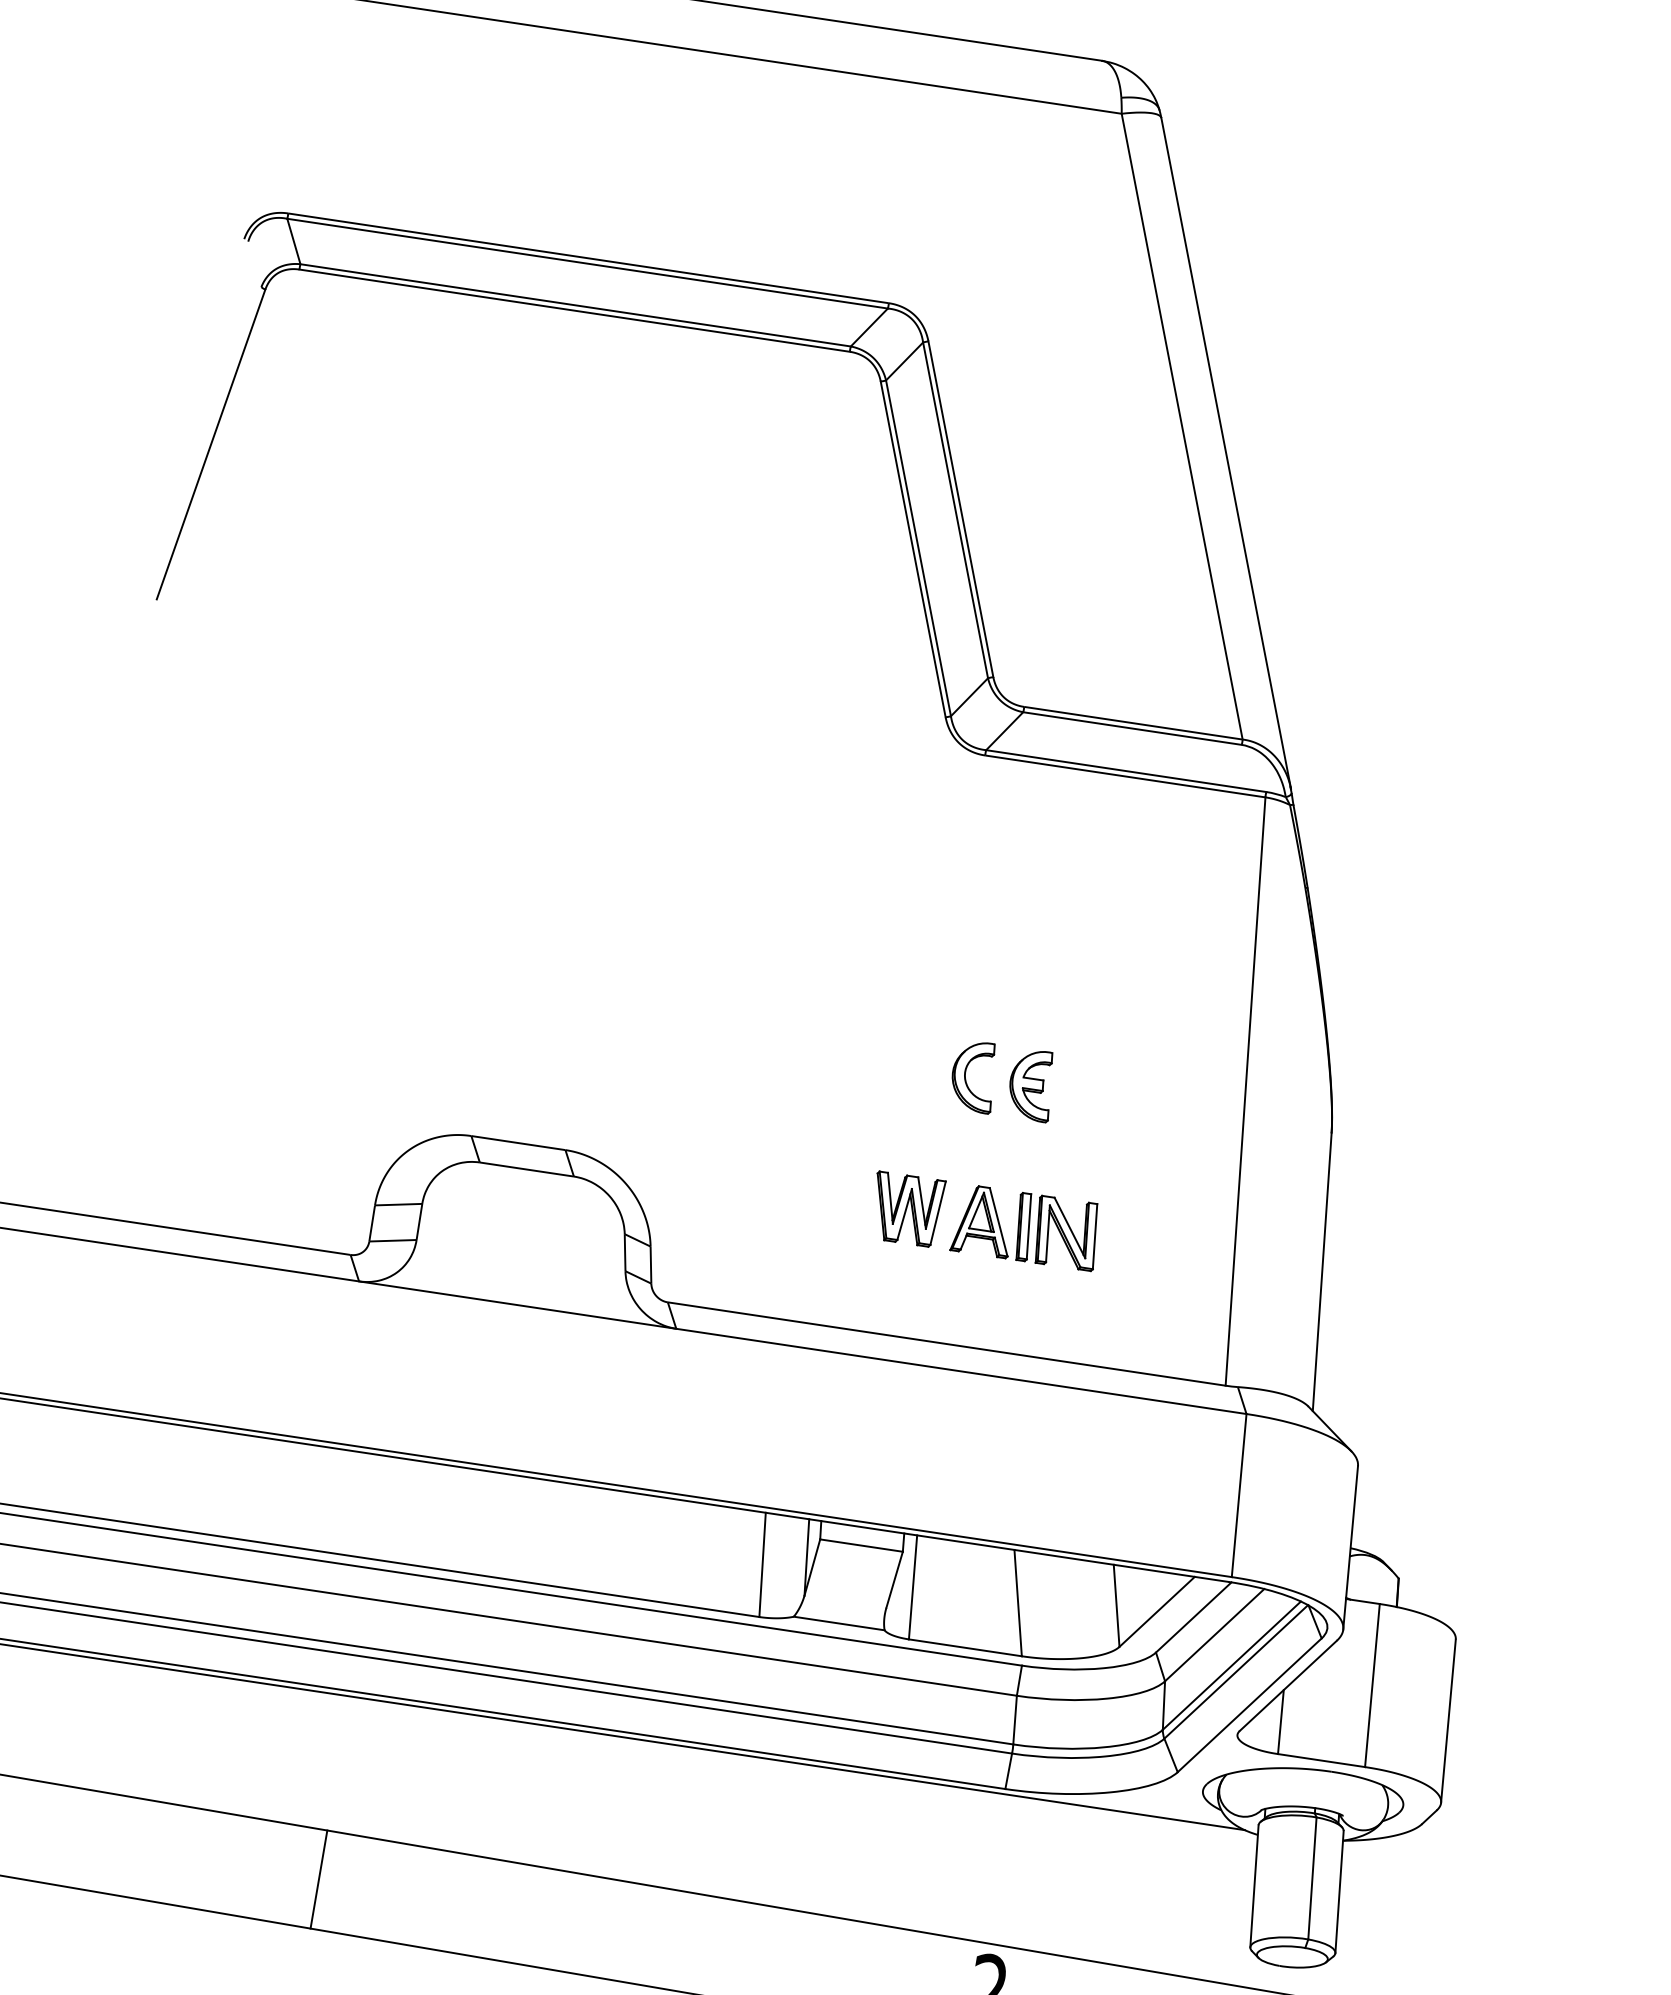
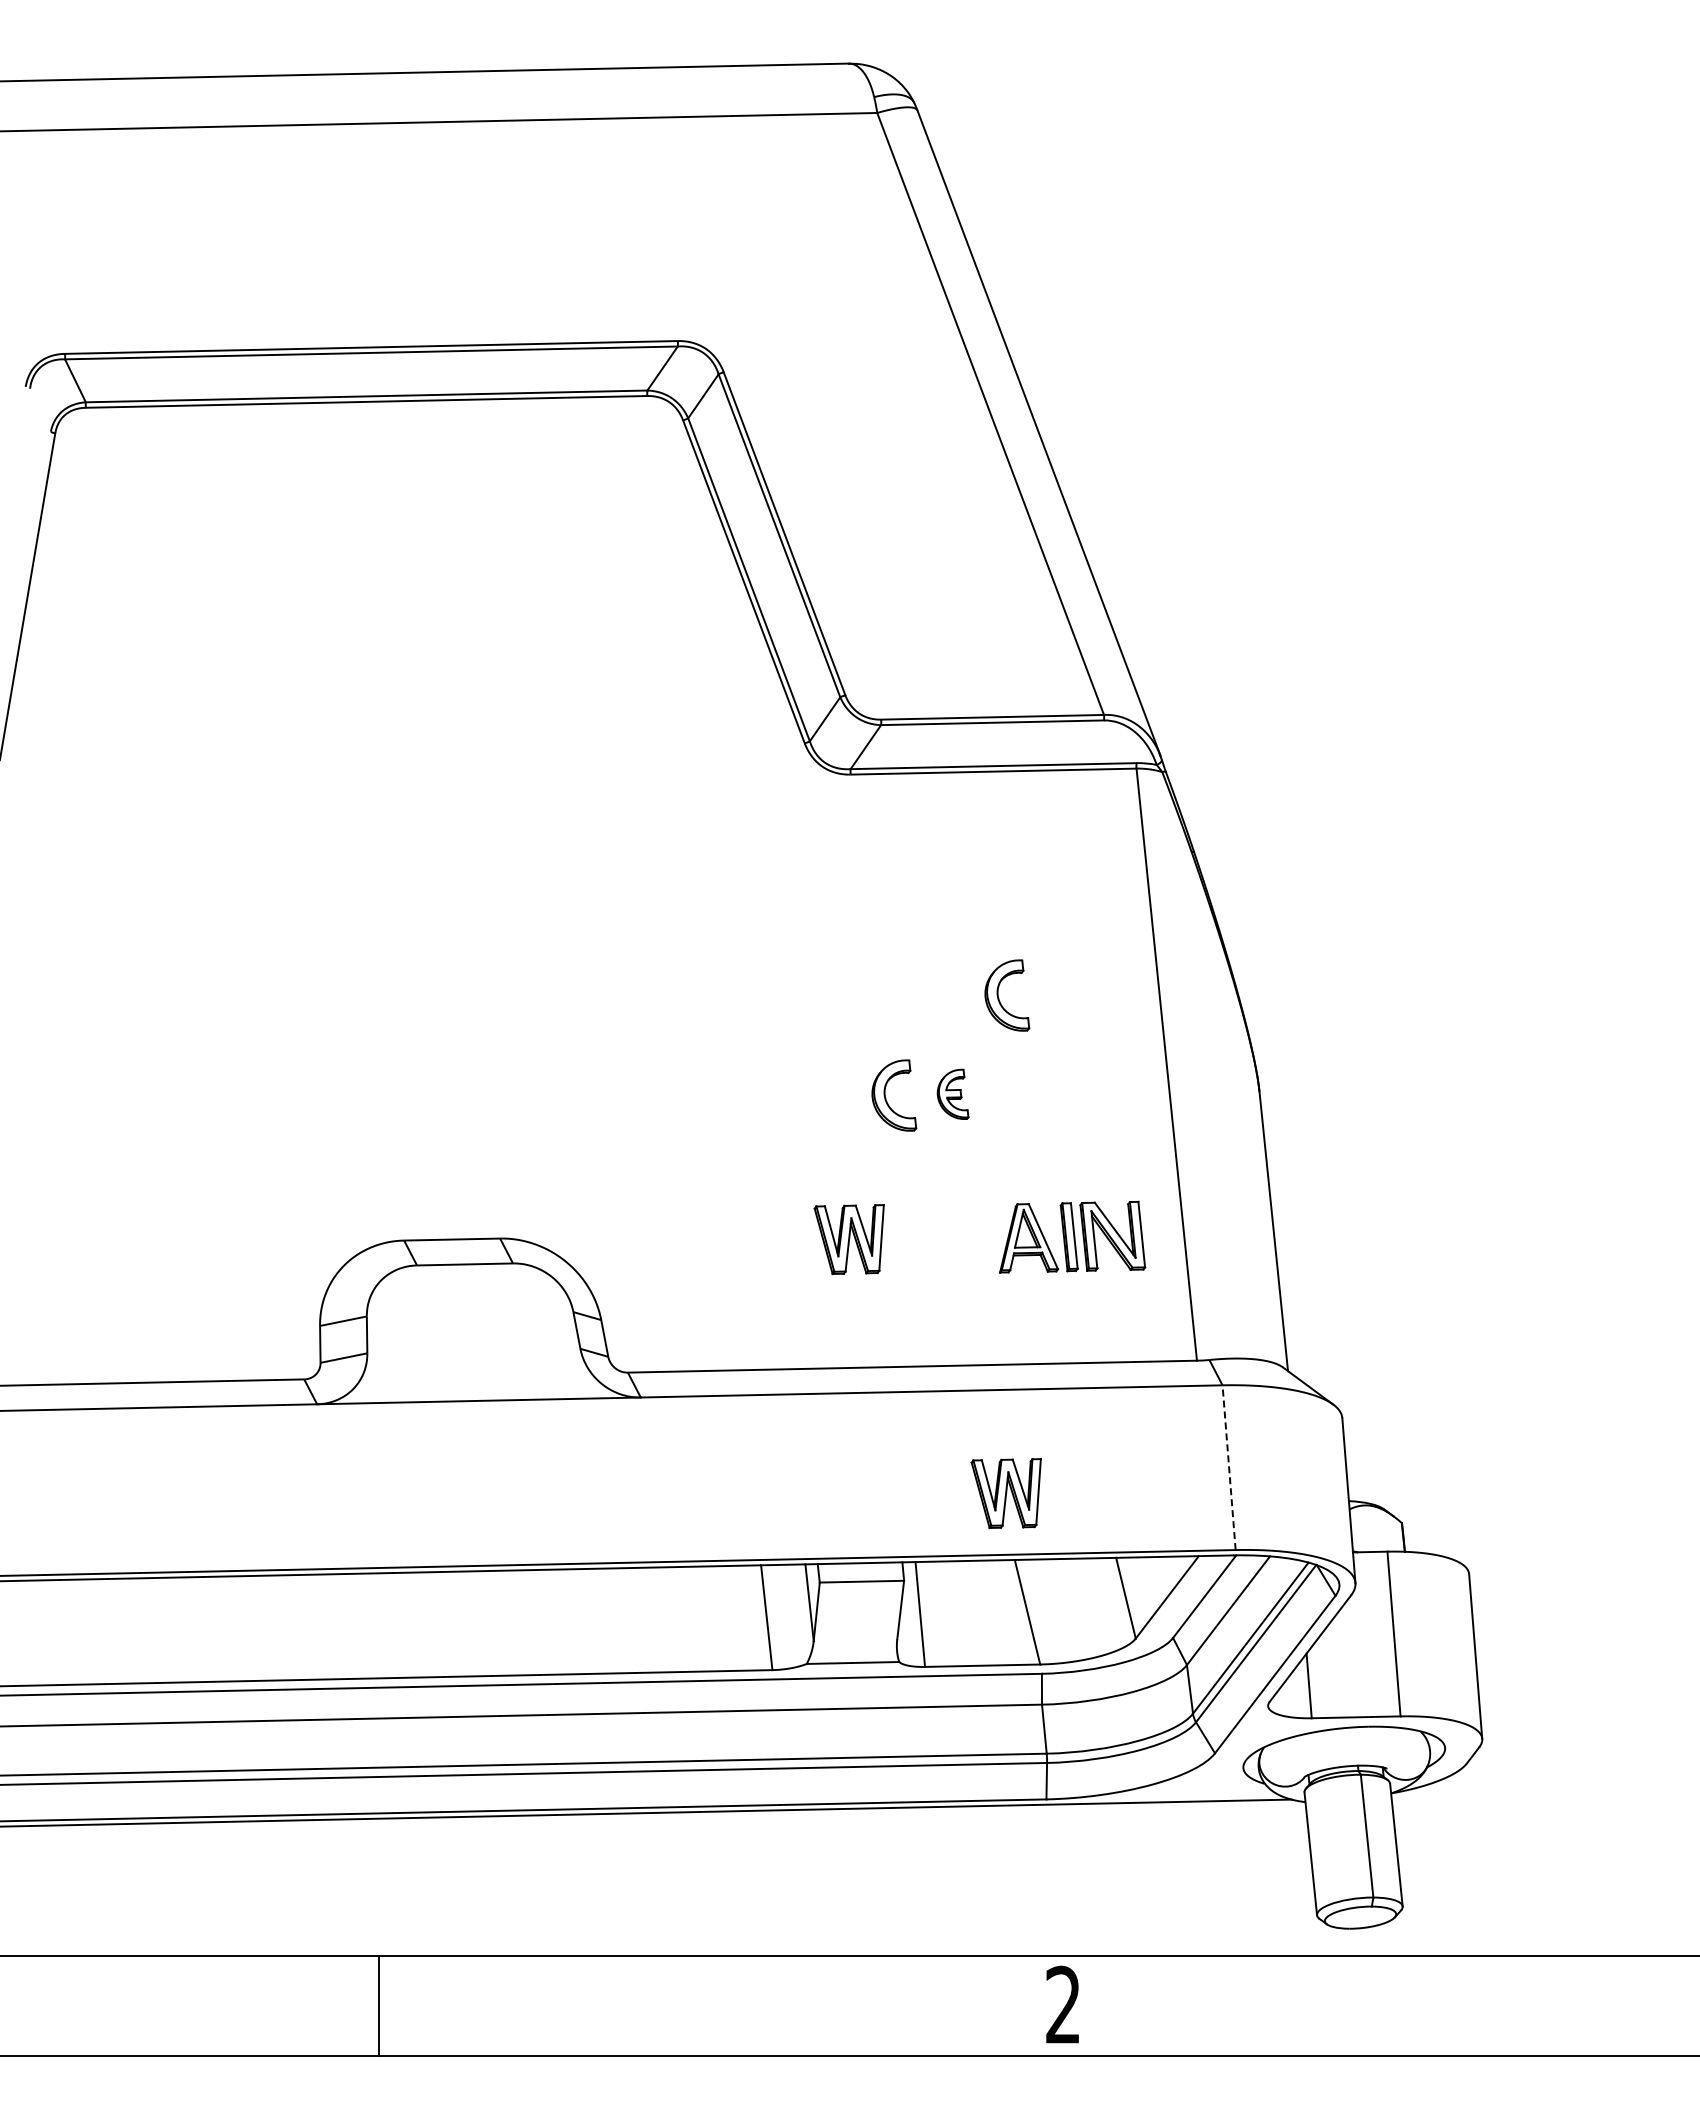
part: (1093, 999) -> (999, 998), added
part: (1031, 1084) -> (952, 1094), size x0.7
part: (1027, 1226) -> (1072, 1236), moved
part: (1016, 1483) -> (1005, 1493), added
line: (1239, 1495) -> (1229, 1467), solid -> dashed

